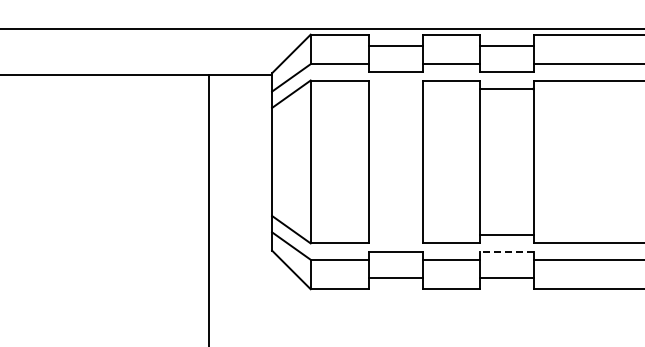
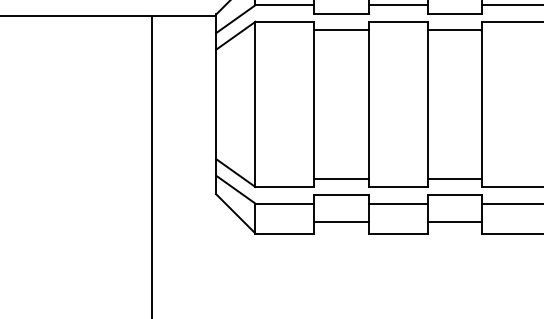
line: (395, 88) -> (341, 29), added
line: (395, 235) -> (341, 179), added
line: (507, 251) -> (455, 195), dashed -> solid

